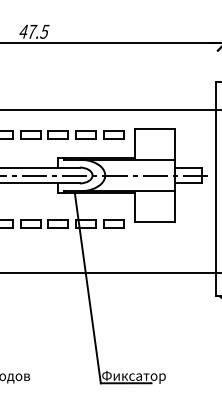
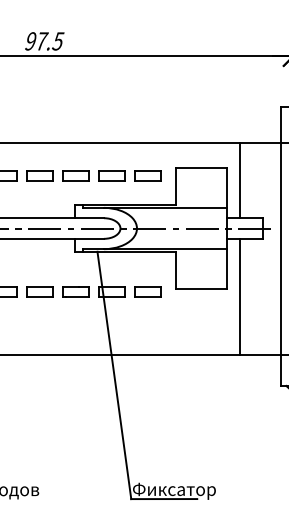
text: (23, 31) -> (30, 40), 47.5 -> 97.5
line: (184, 138) -> (240, 180), added
line: (184, 227) -> (240, 296), added

